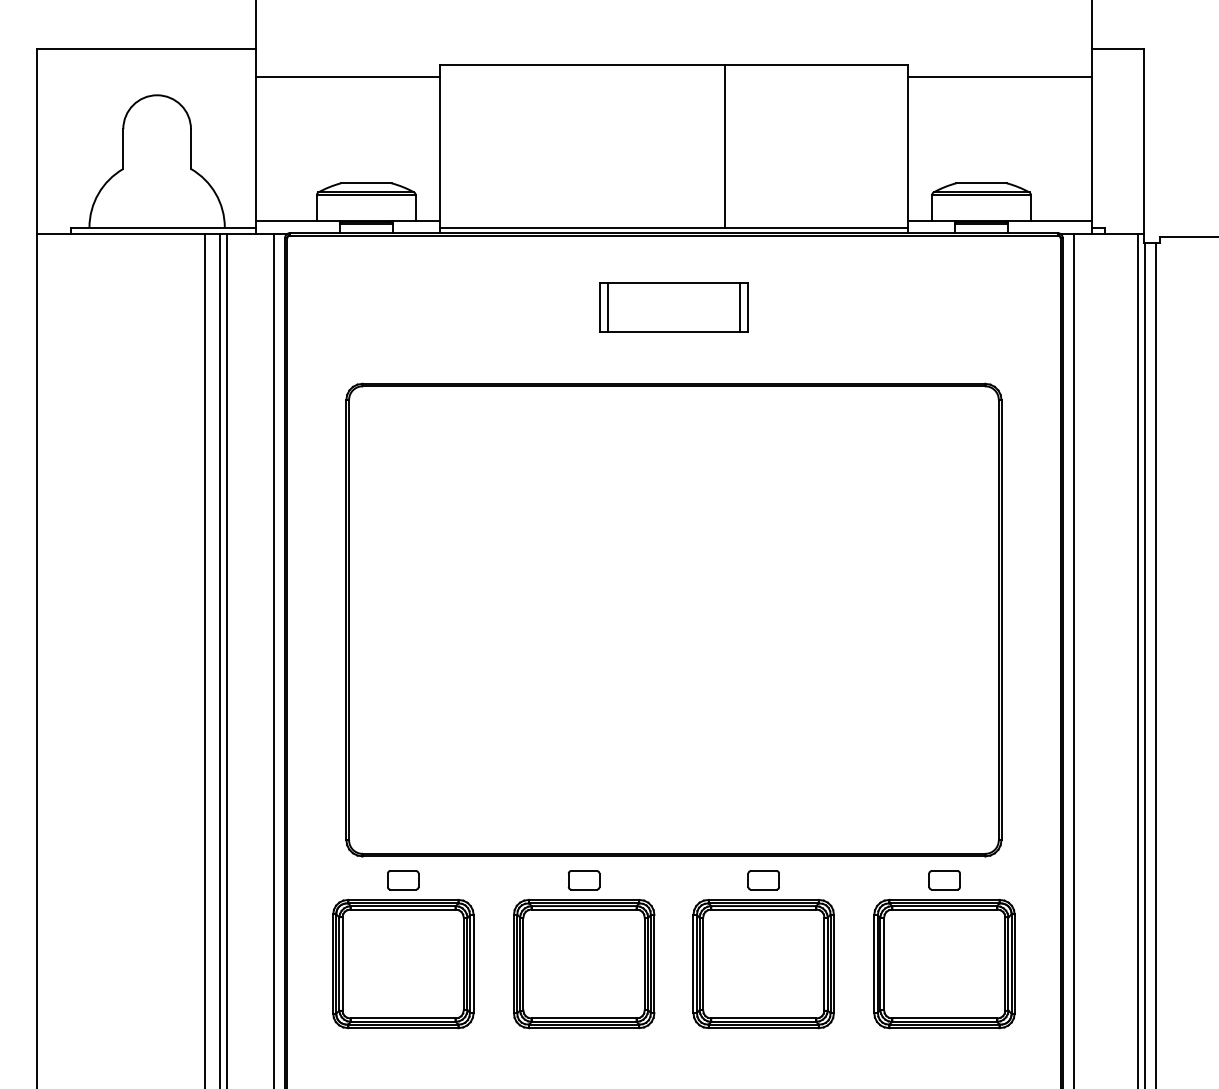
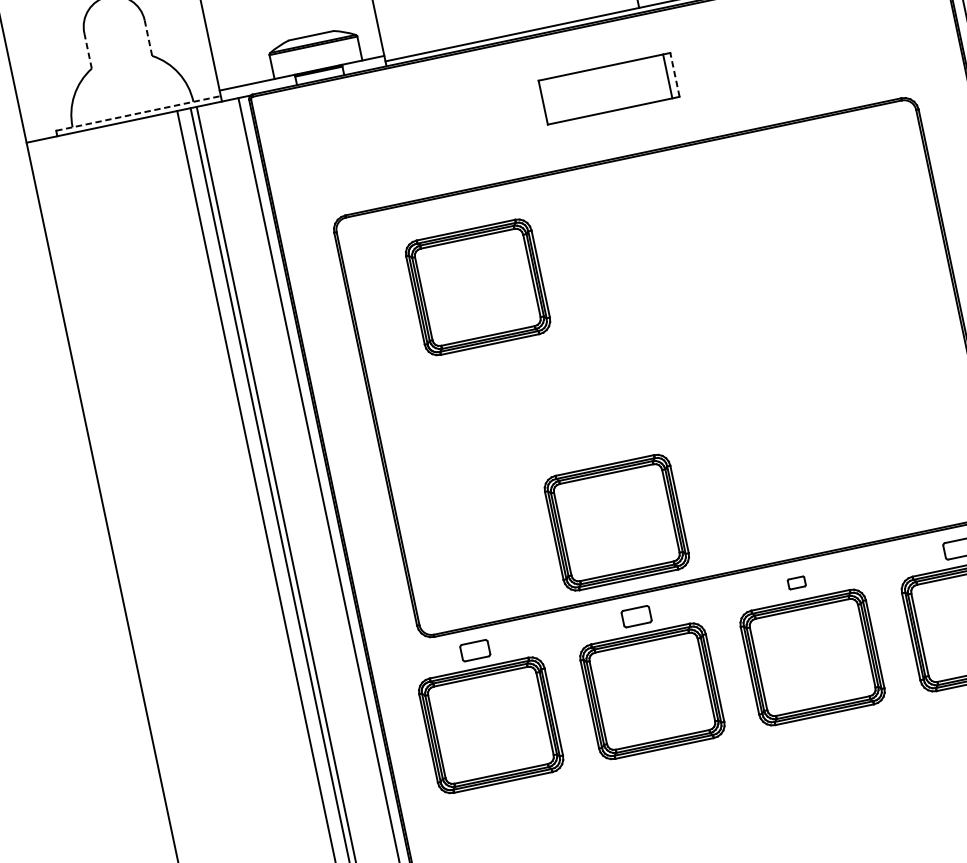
line: (123, 149) -> (88, 51), solid -> dashed
line: (190, 149) -> (148, 38), solid -> dashed
line: (163, 227) -> (138, 113), solid -> dashed
line: (608, 307) -> (550, 101), removed
line: (747, 307) -> (674, 74), solid -> dashed
part: (488, 490) -> (478, 286), added
part: (584, 774) -> (617, 522), added
part: (763, 880) -> (796, 583), size x0.6

